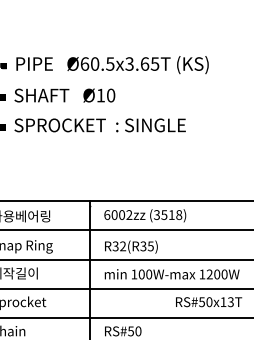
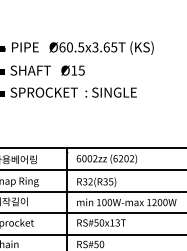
text: (110, 95) -> (81, 70), 10 -> 15
text: (168, 215) -> (124, 159), (3518) -> (6202)
text: (209, 302) -> (101, 223), moved

